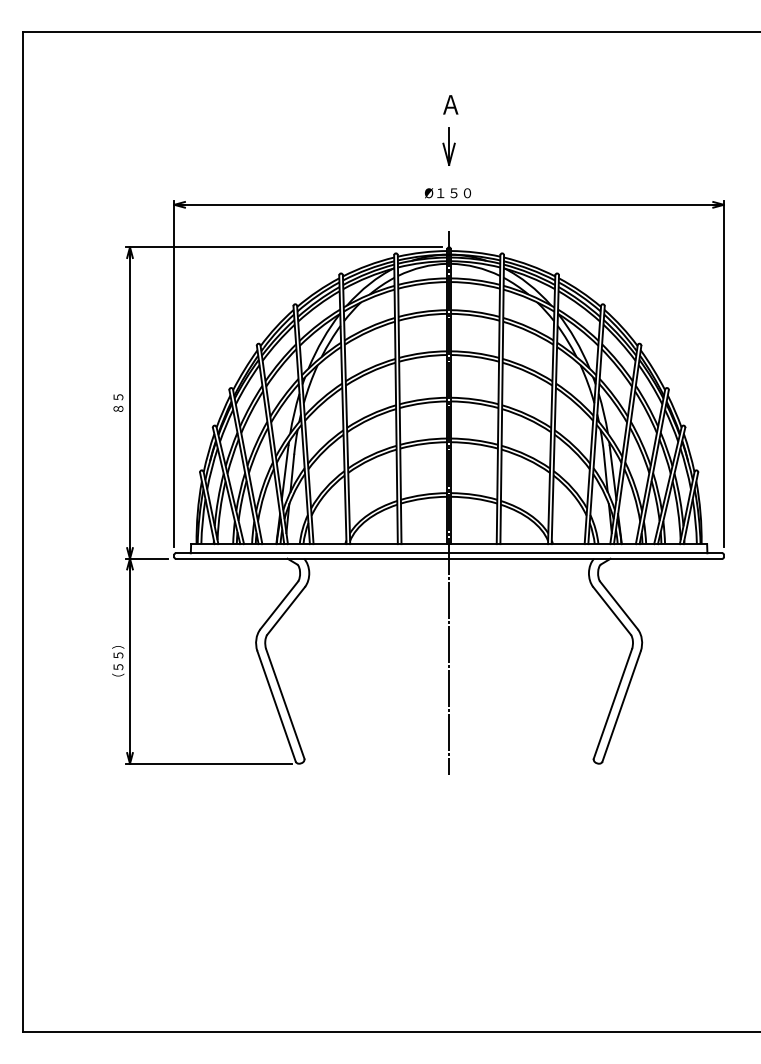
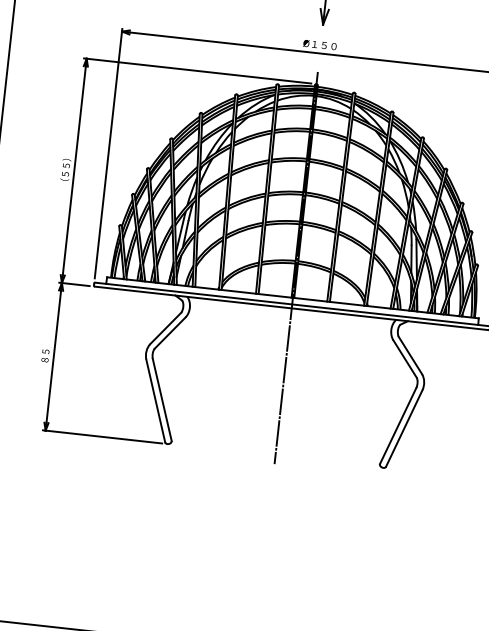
text: (118, 402) -> (66, 169), ８５ -> （５５）
text: (118, 661) -> (45, 356), （５５） -> ８５

